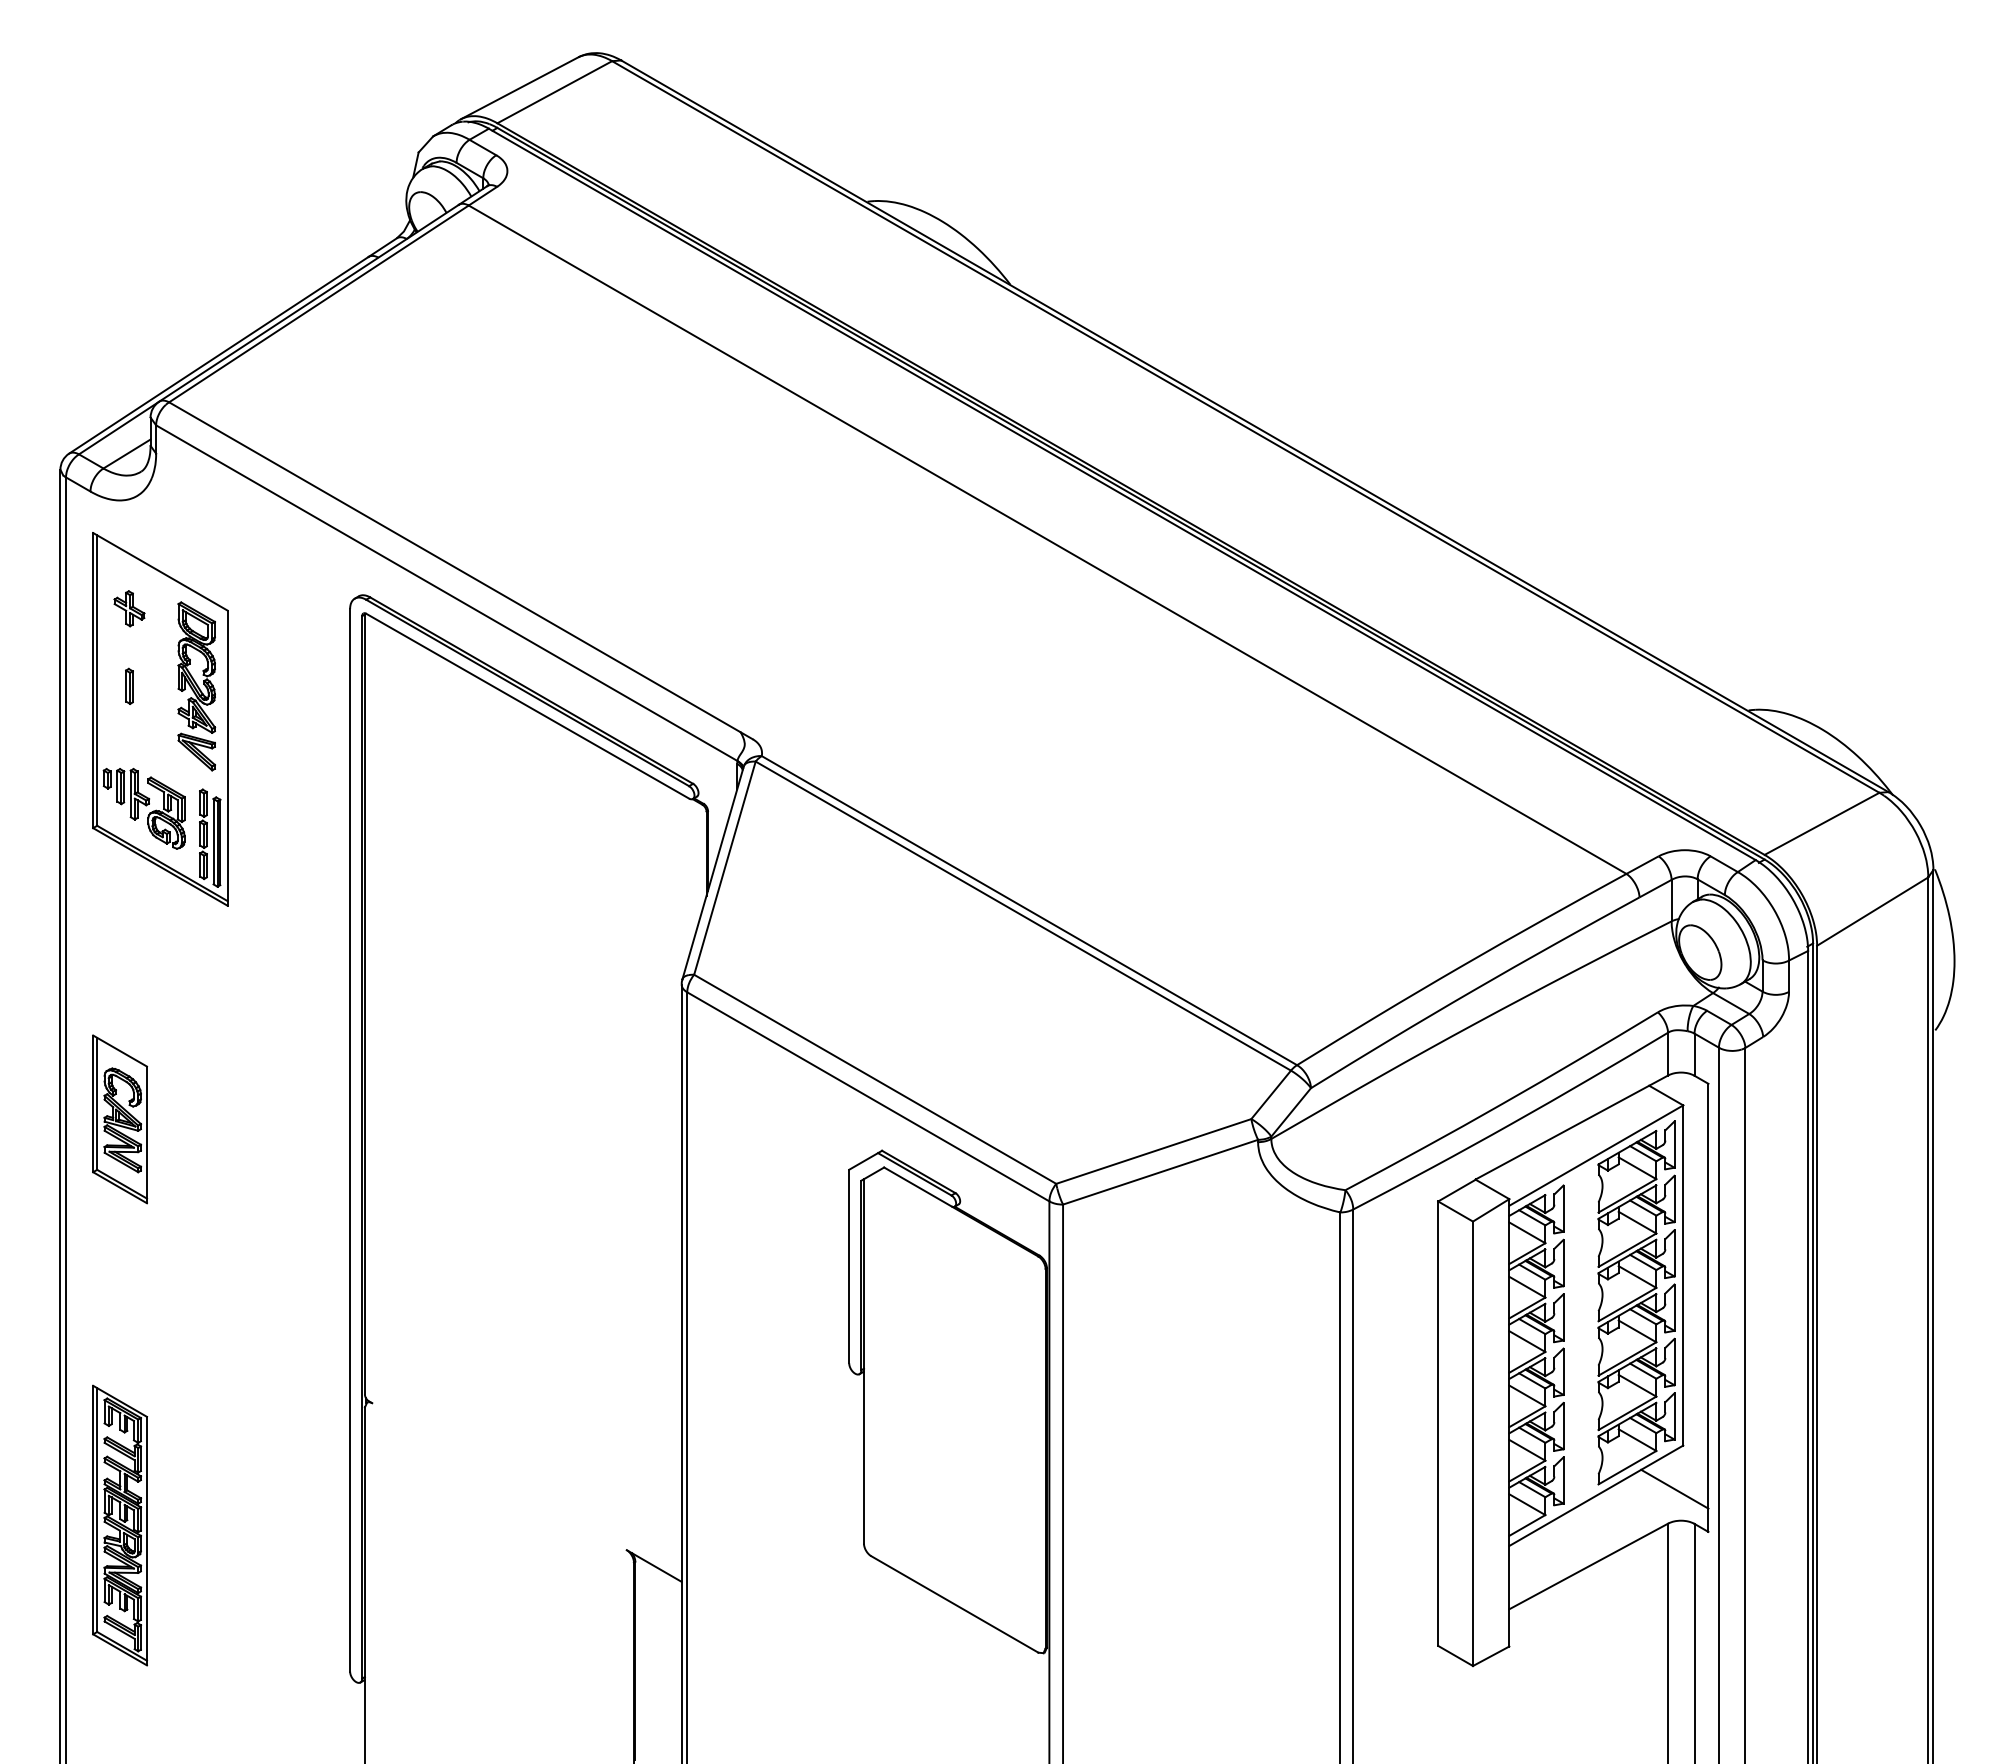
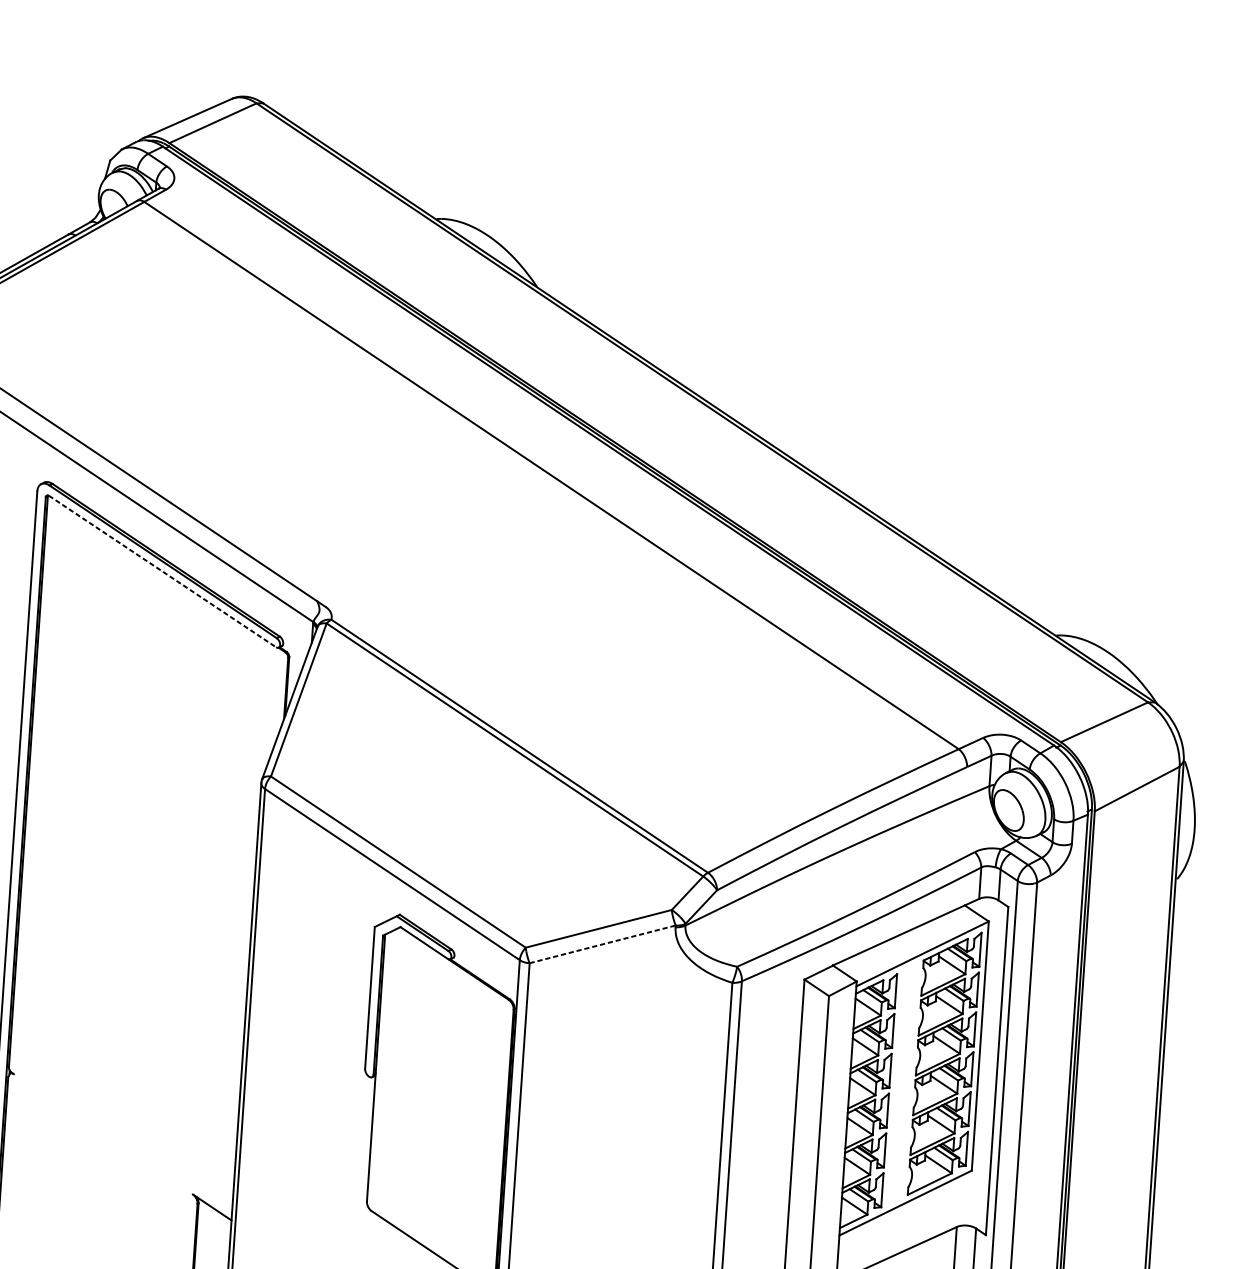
line: (528, 706) -> (163, 571), solid -> dashed
line: (1160, 1172) -> (602, 944), solid -> dashed
line: (1674, 1488) -> (963, 1201), removed

